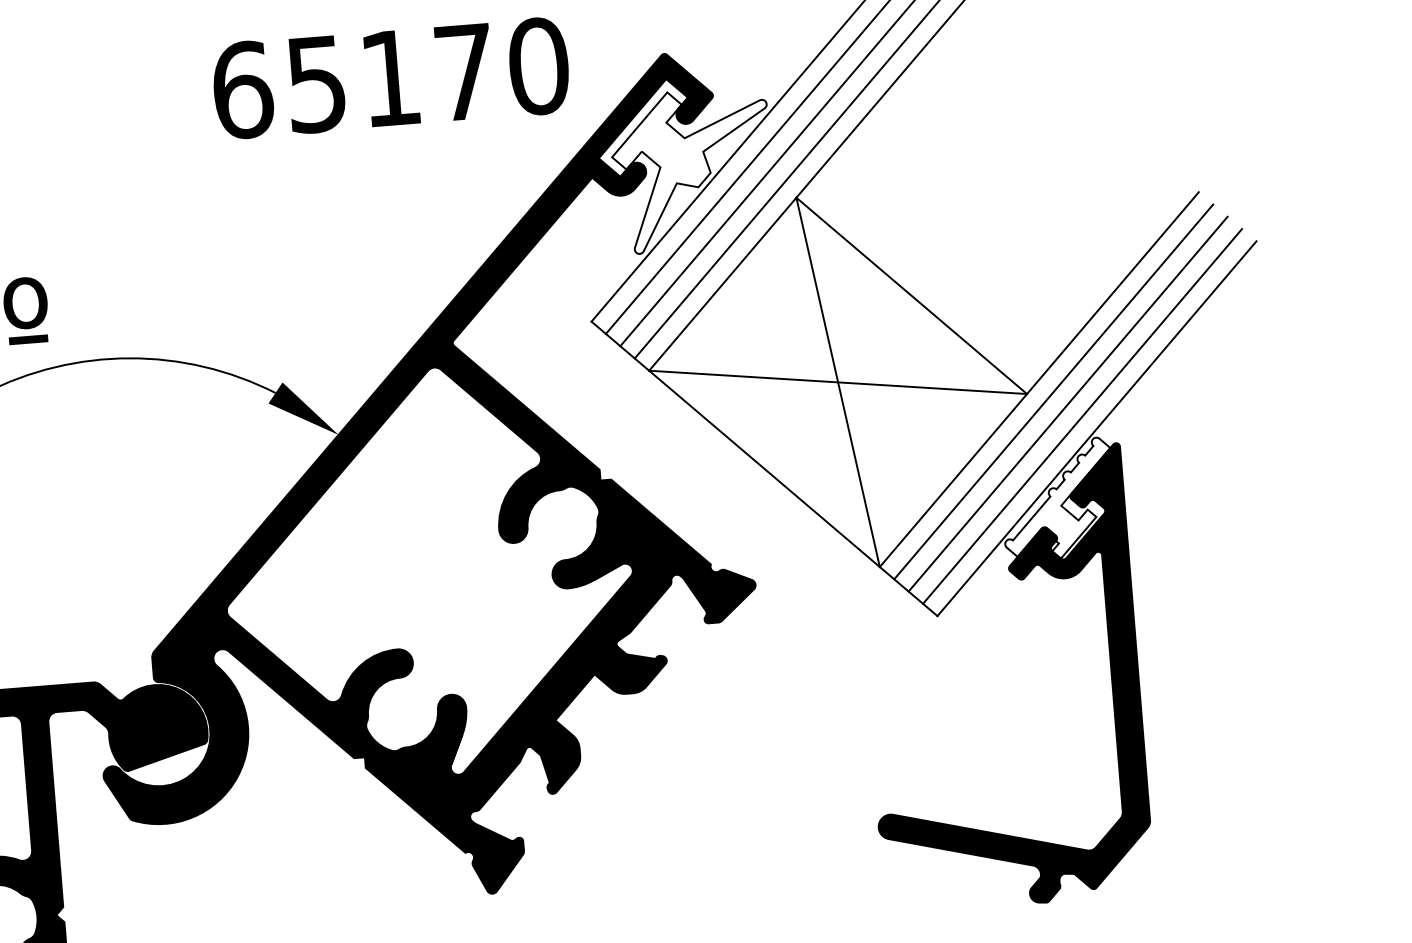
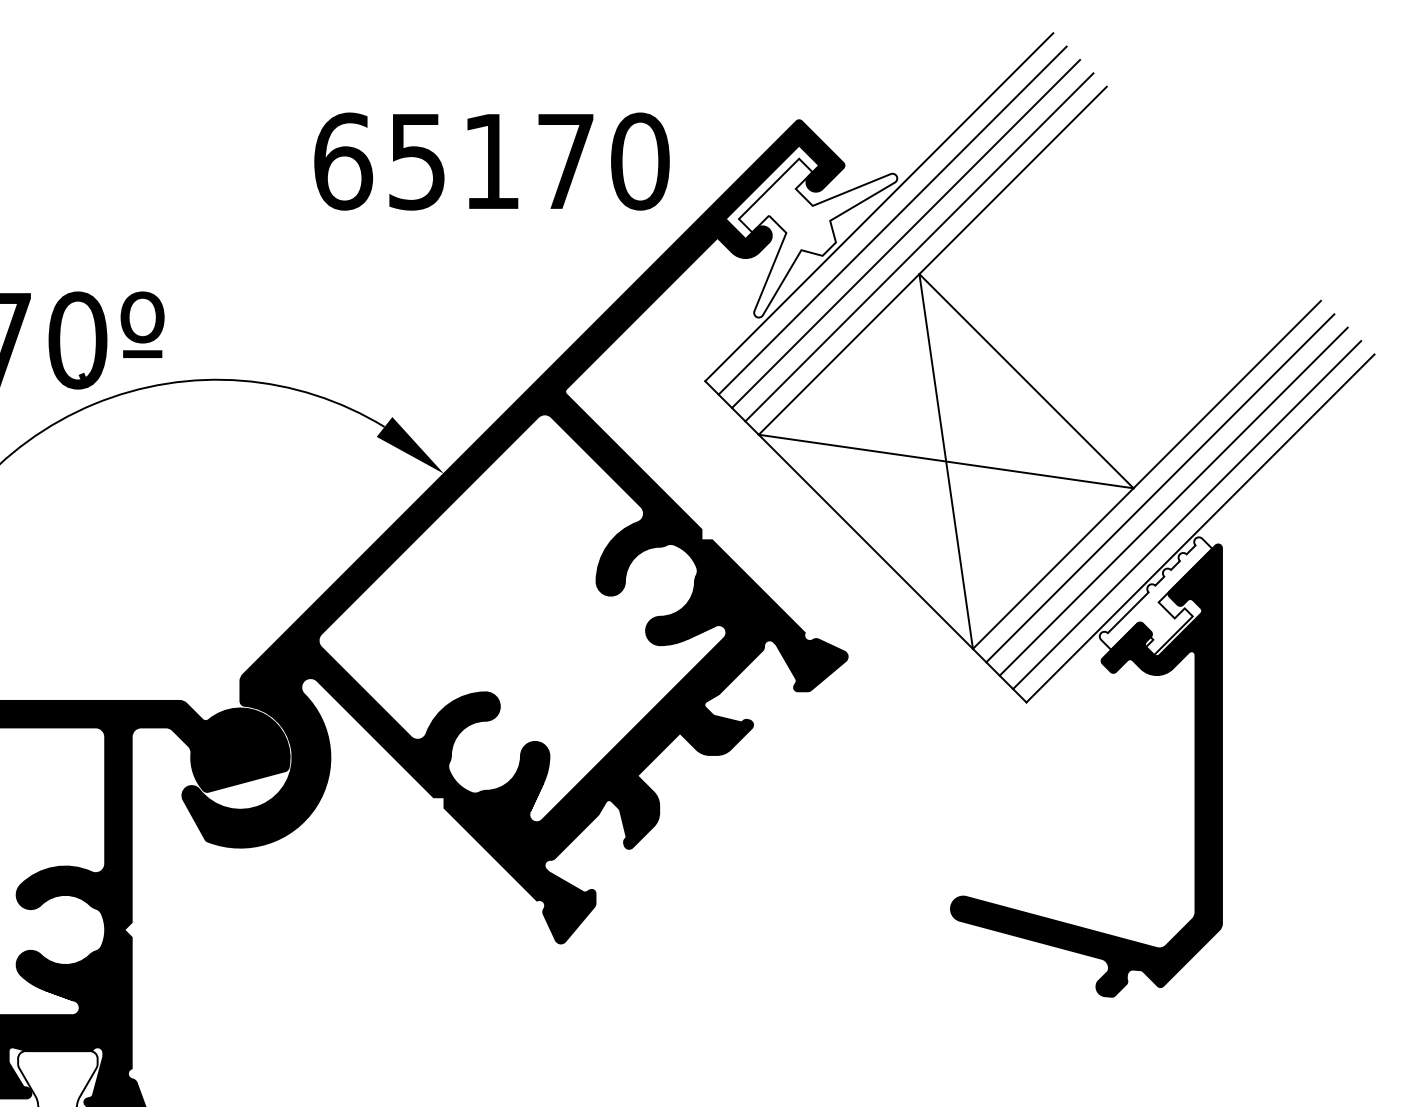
text: (390, 78) -> (491, 161), moved

